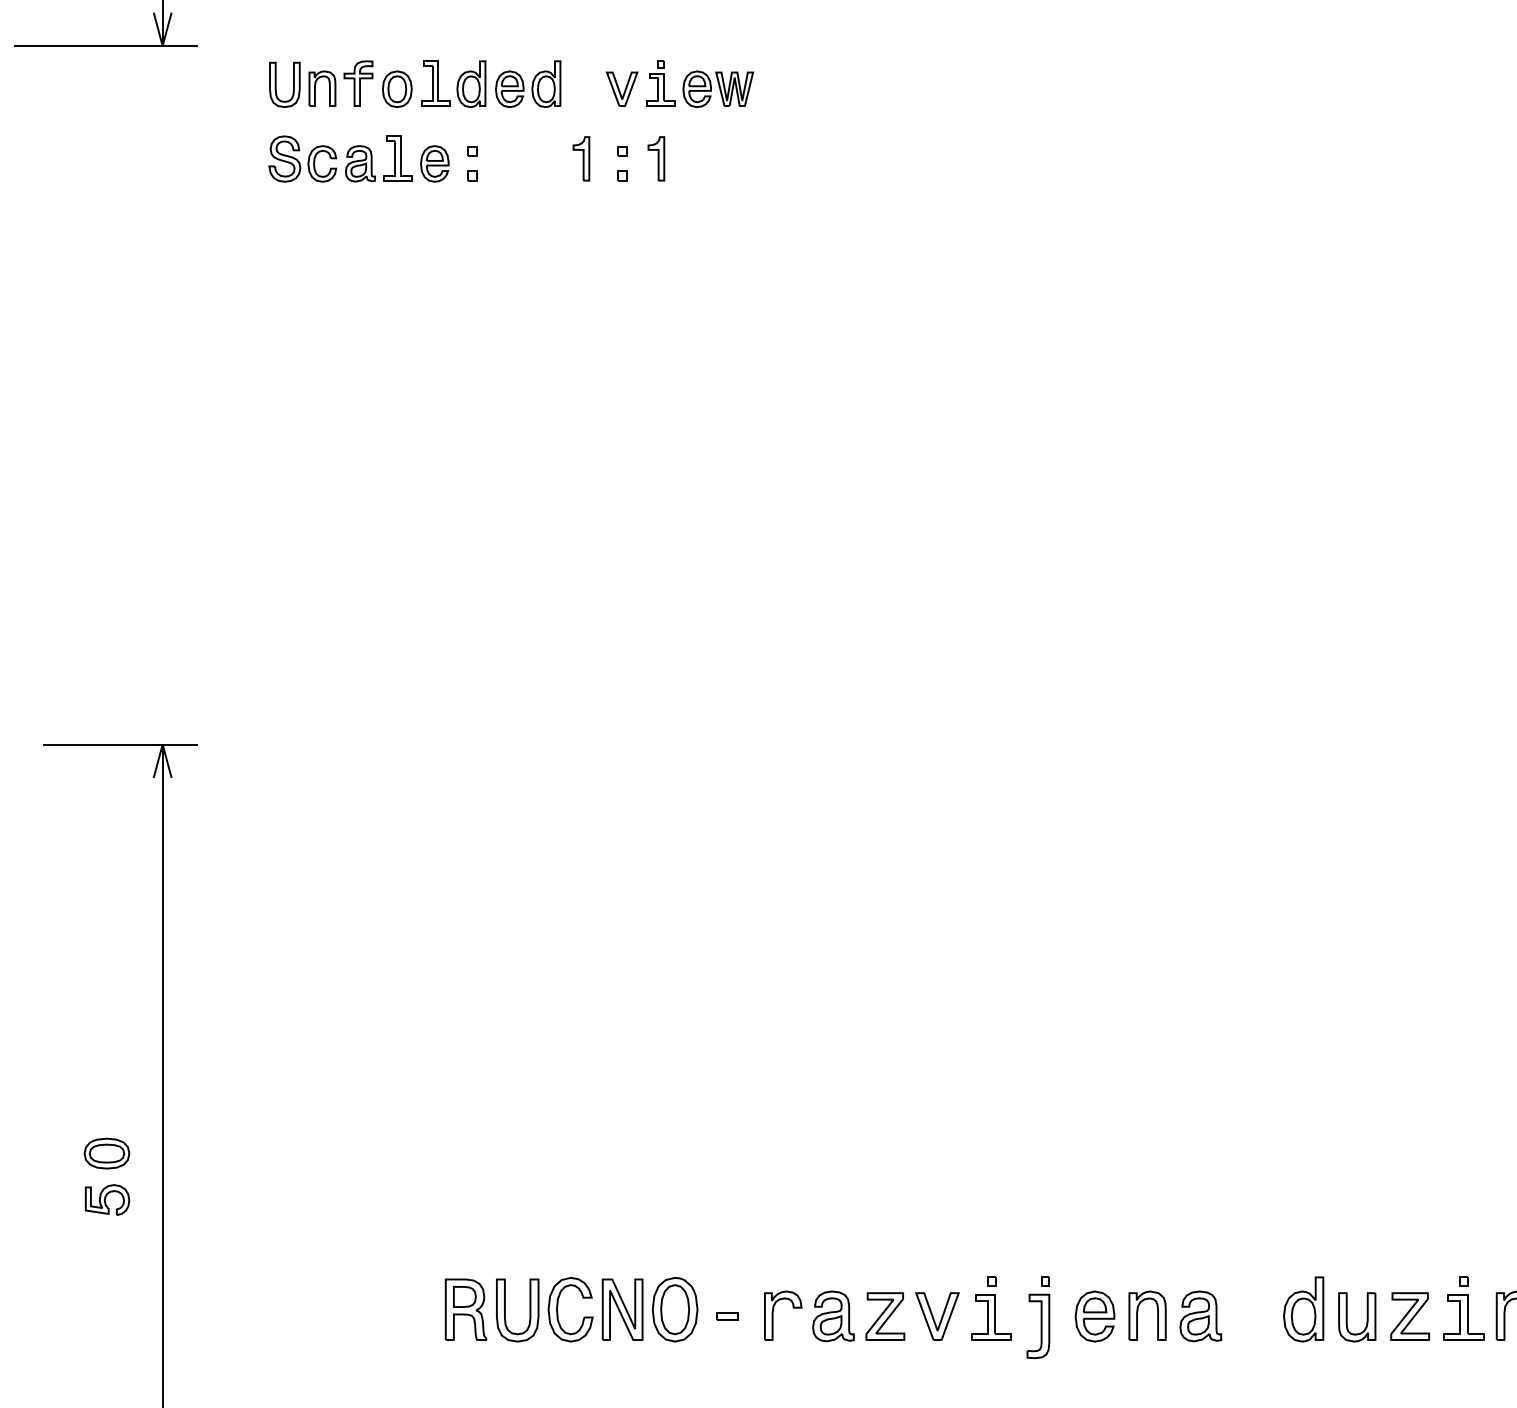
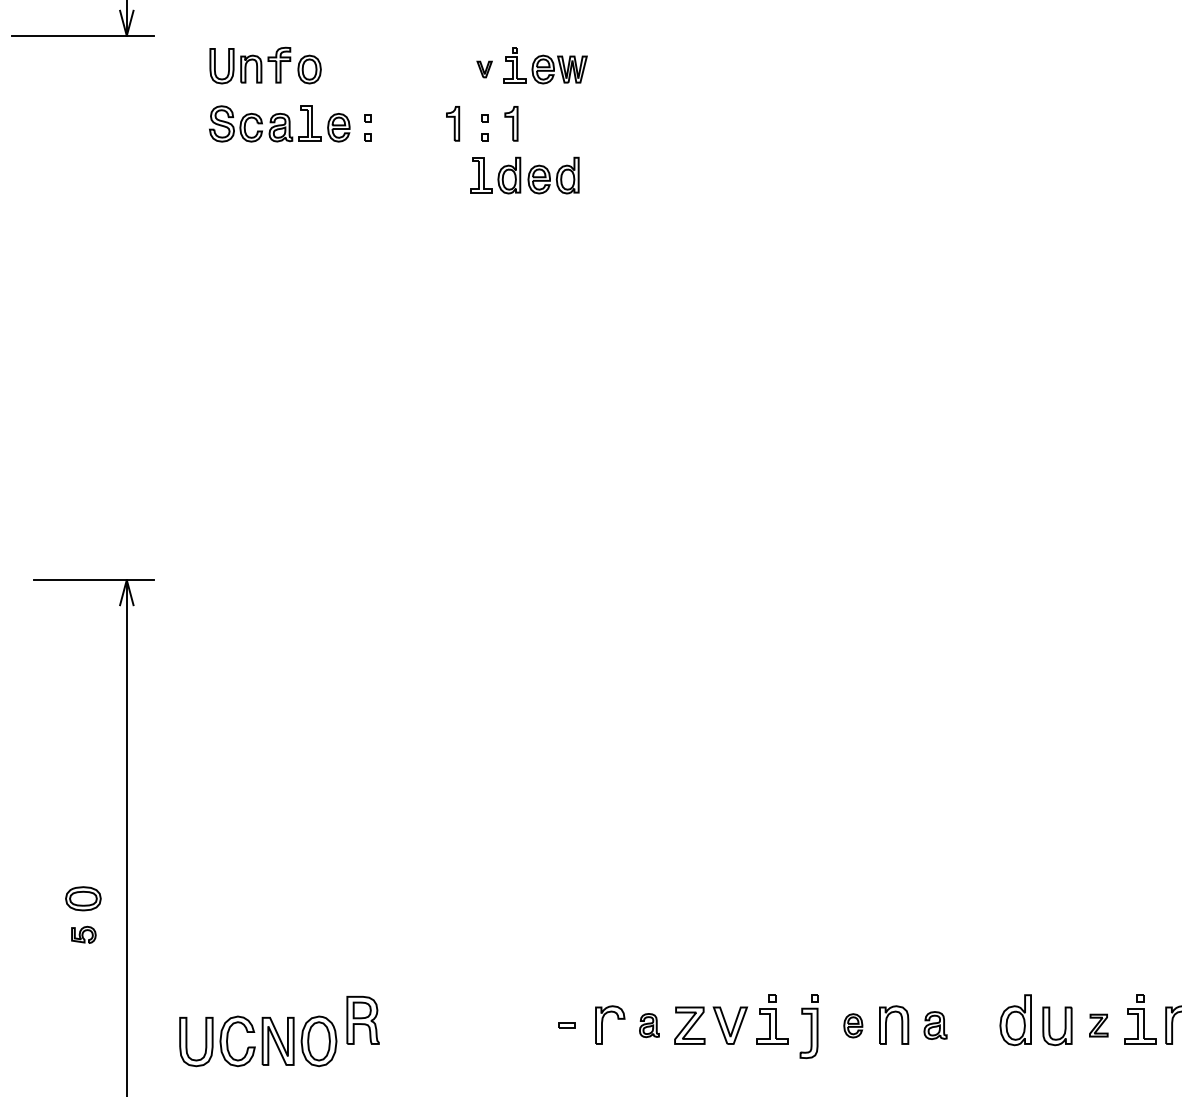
part: (490, 84) -> (524, 175), moved
part: (621, 89) -> (484, 69), size x0.6
part: (107, 1199) -> (83, 934), size x0.7
part: (597, 1309) -> (258, 1041), moved
part: (833, 1316) -> (649, 1025), size x0.6
part: (1095, 1316) -> (853, 1025), size x0.6
part: (1200, 1316) -> (935, 1025), size x0.7
part: (1409, 1316) -> (1098, 1025), size x0.6

